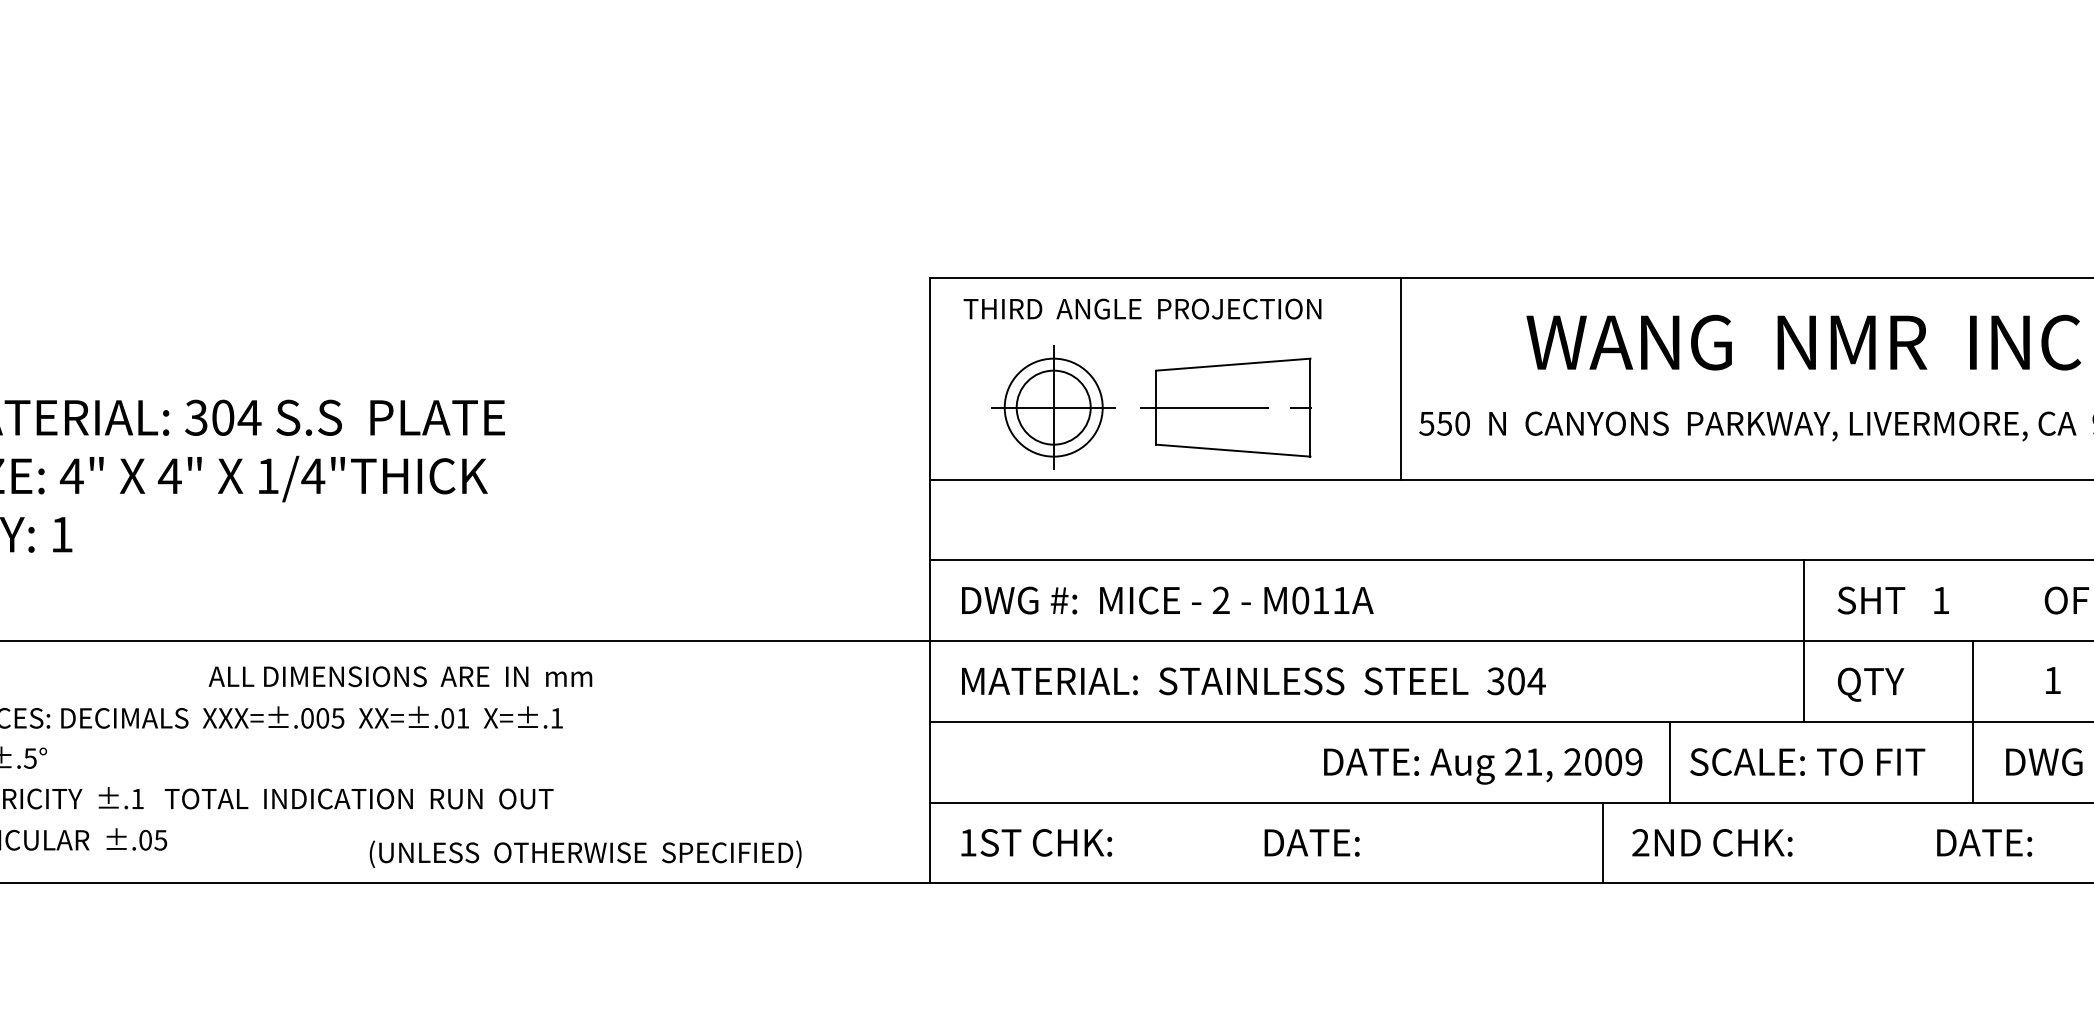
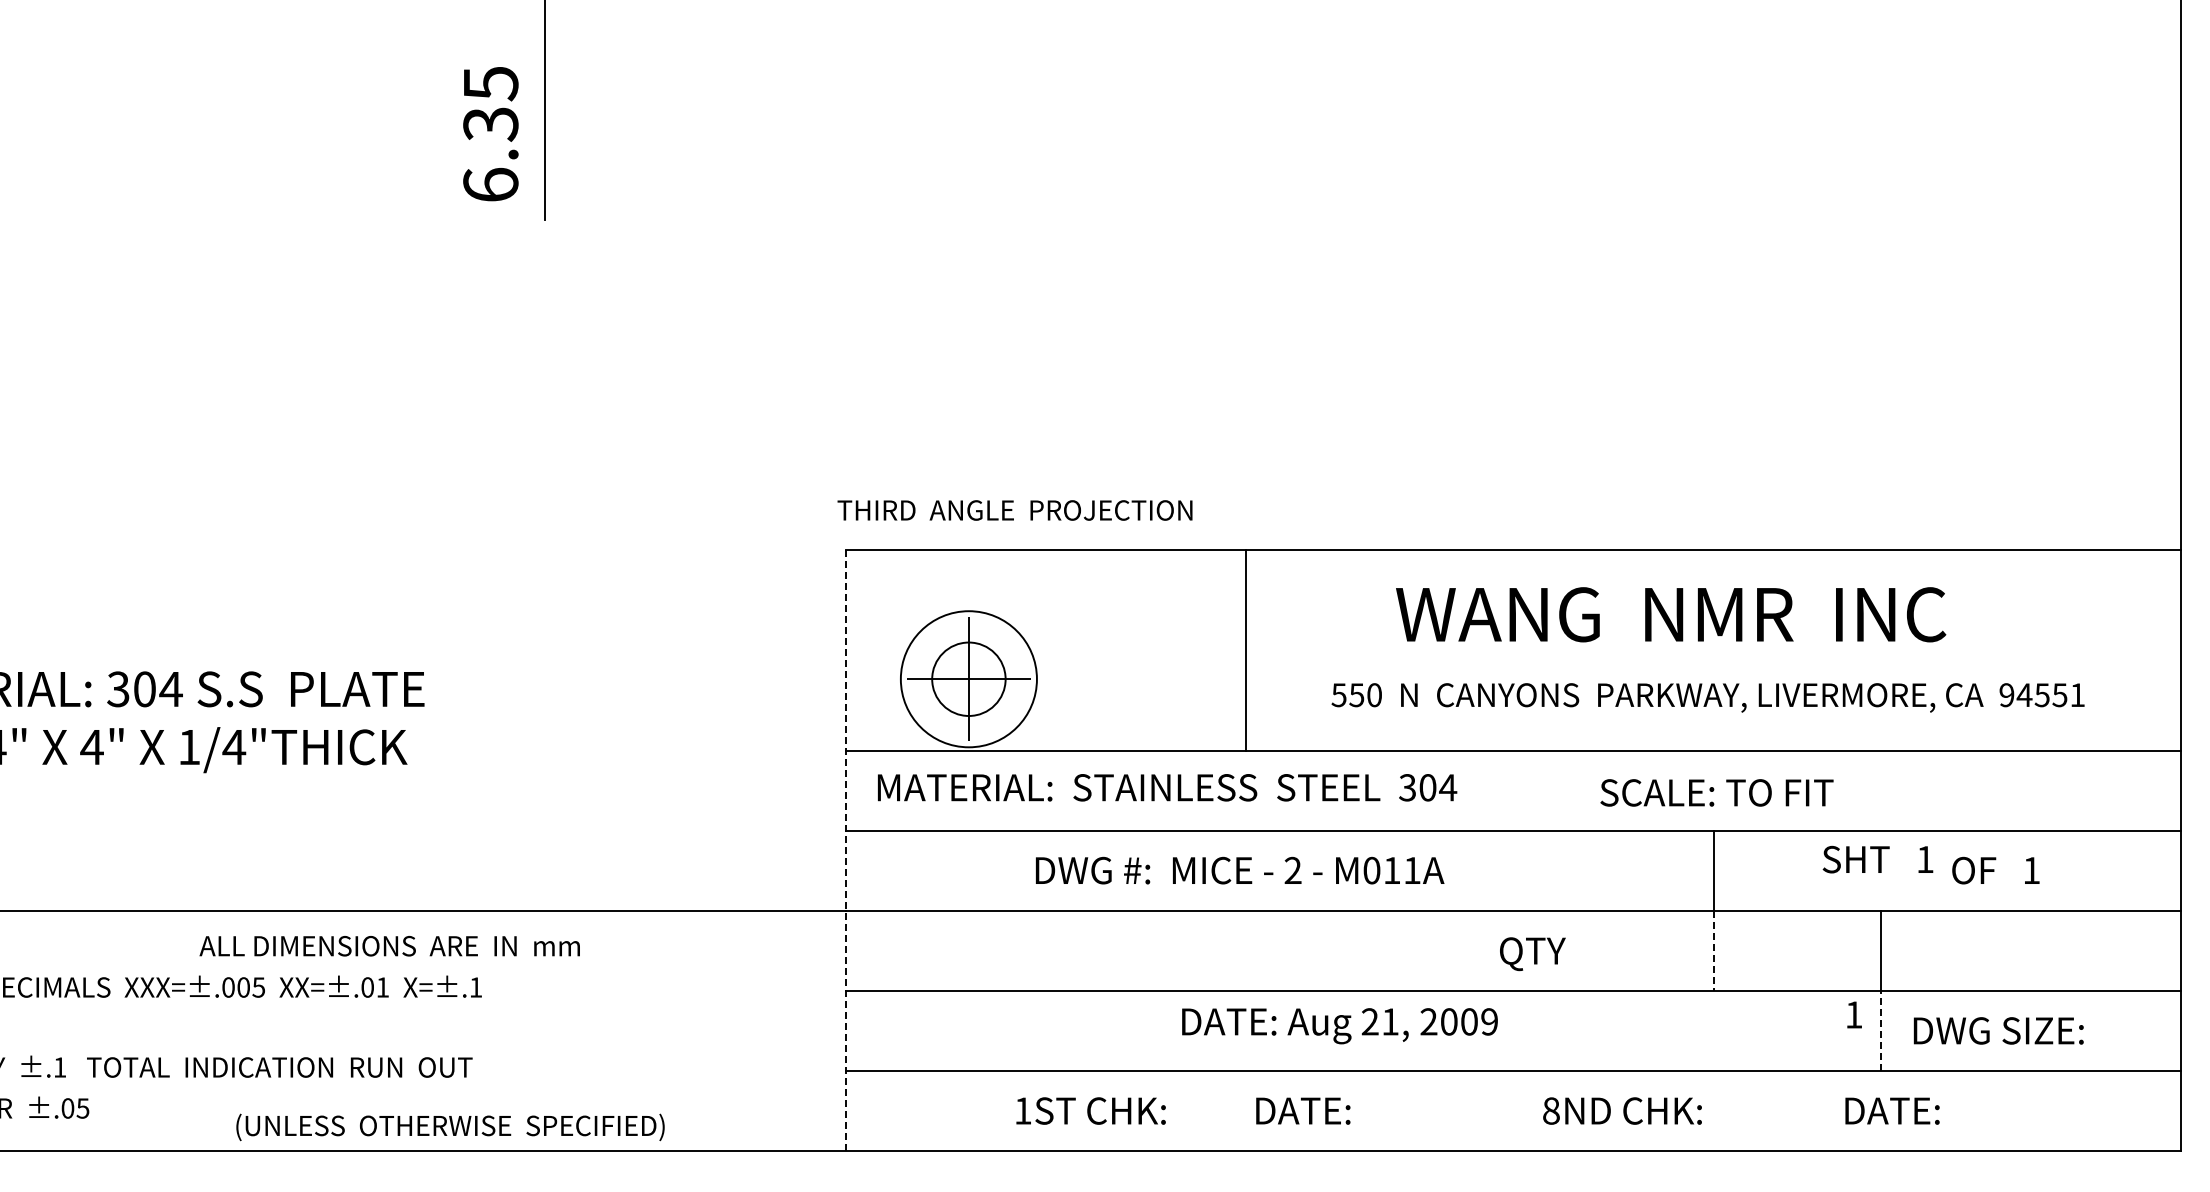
text: (1142, 309) -> (1014, 510), moved
text: (1804, 342) -> (1671, 614), moved
line: (1401, 378) -> (1246, 650), moved
circle: (1053, 406) -> (968, 678), size x1.4
part: (1225, 406) -> (1139, 678), removed
line: (929, 580) -> (845, 850), solid -> dashed
text: (1168, 600) -> (1240, 870), moved
text: (1892, 600) -> (1877, 859), moved
text: (400, 677) -> (389, 946), moved
text: (2053, 680) -> (1854, 1014), moved
text: (1253, 681) -> (1167, 787), moved
line: (1804, 682) -> (1713, 951), solid -> dashed
text: (1870, 685) -> (1532, 954), moved
line: (1670, 761) -> (1580, 1030), removed
text: (1807, 761) -> (1716, 792), moved
line: (1972, 761) -> (1880, 1030), solid -> dashed
text: (1482, 766) -> (1339, 1026), moved
text: (1036, 842) -> (1090, 1110), moved
text: (1312, 842) -> (1303, 1110), moved
text: (1640, 842) -> (1551, 1110), 2ND -> 8ND
line: (1602, 843) -> (1513, 1111), removed
text: (585, 854) -> (450, 1127), moved

